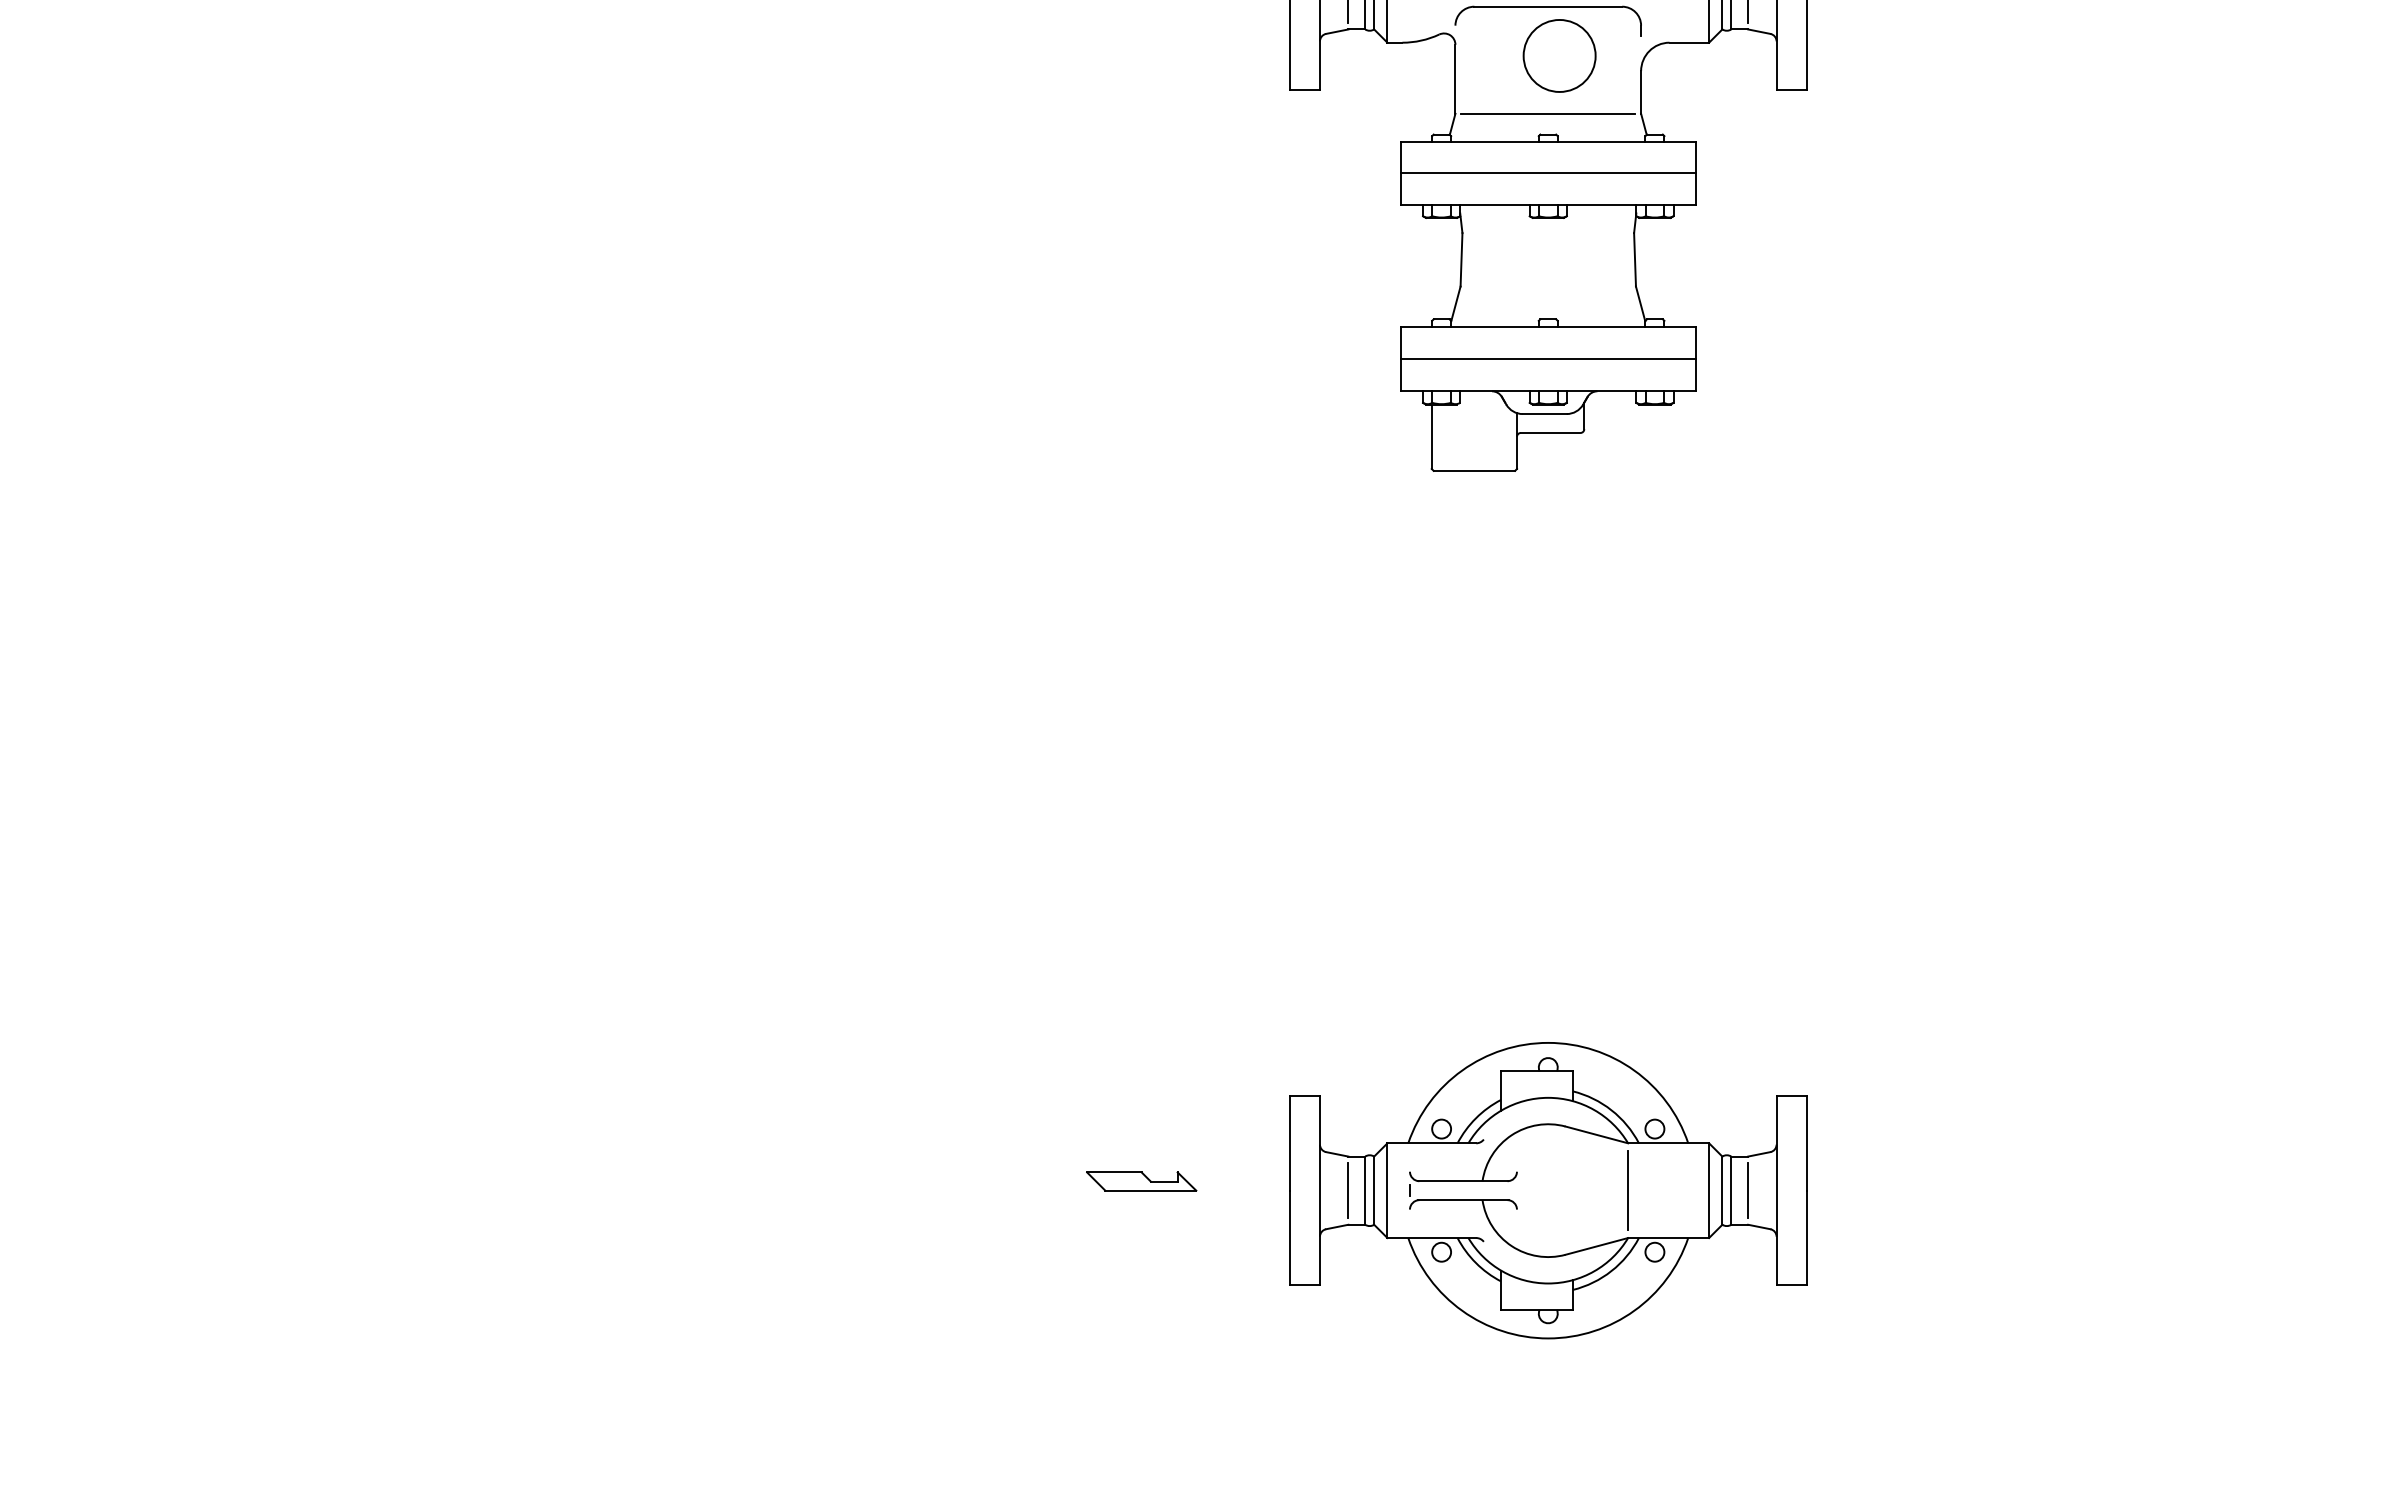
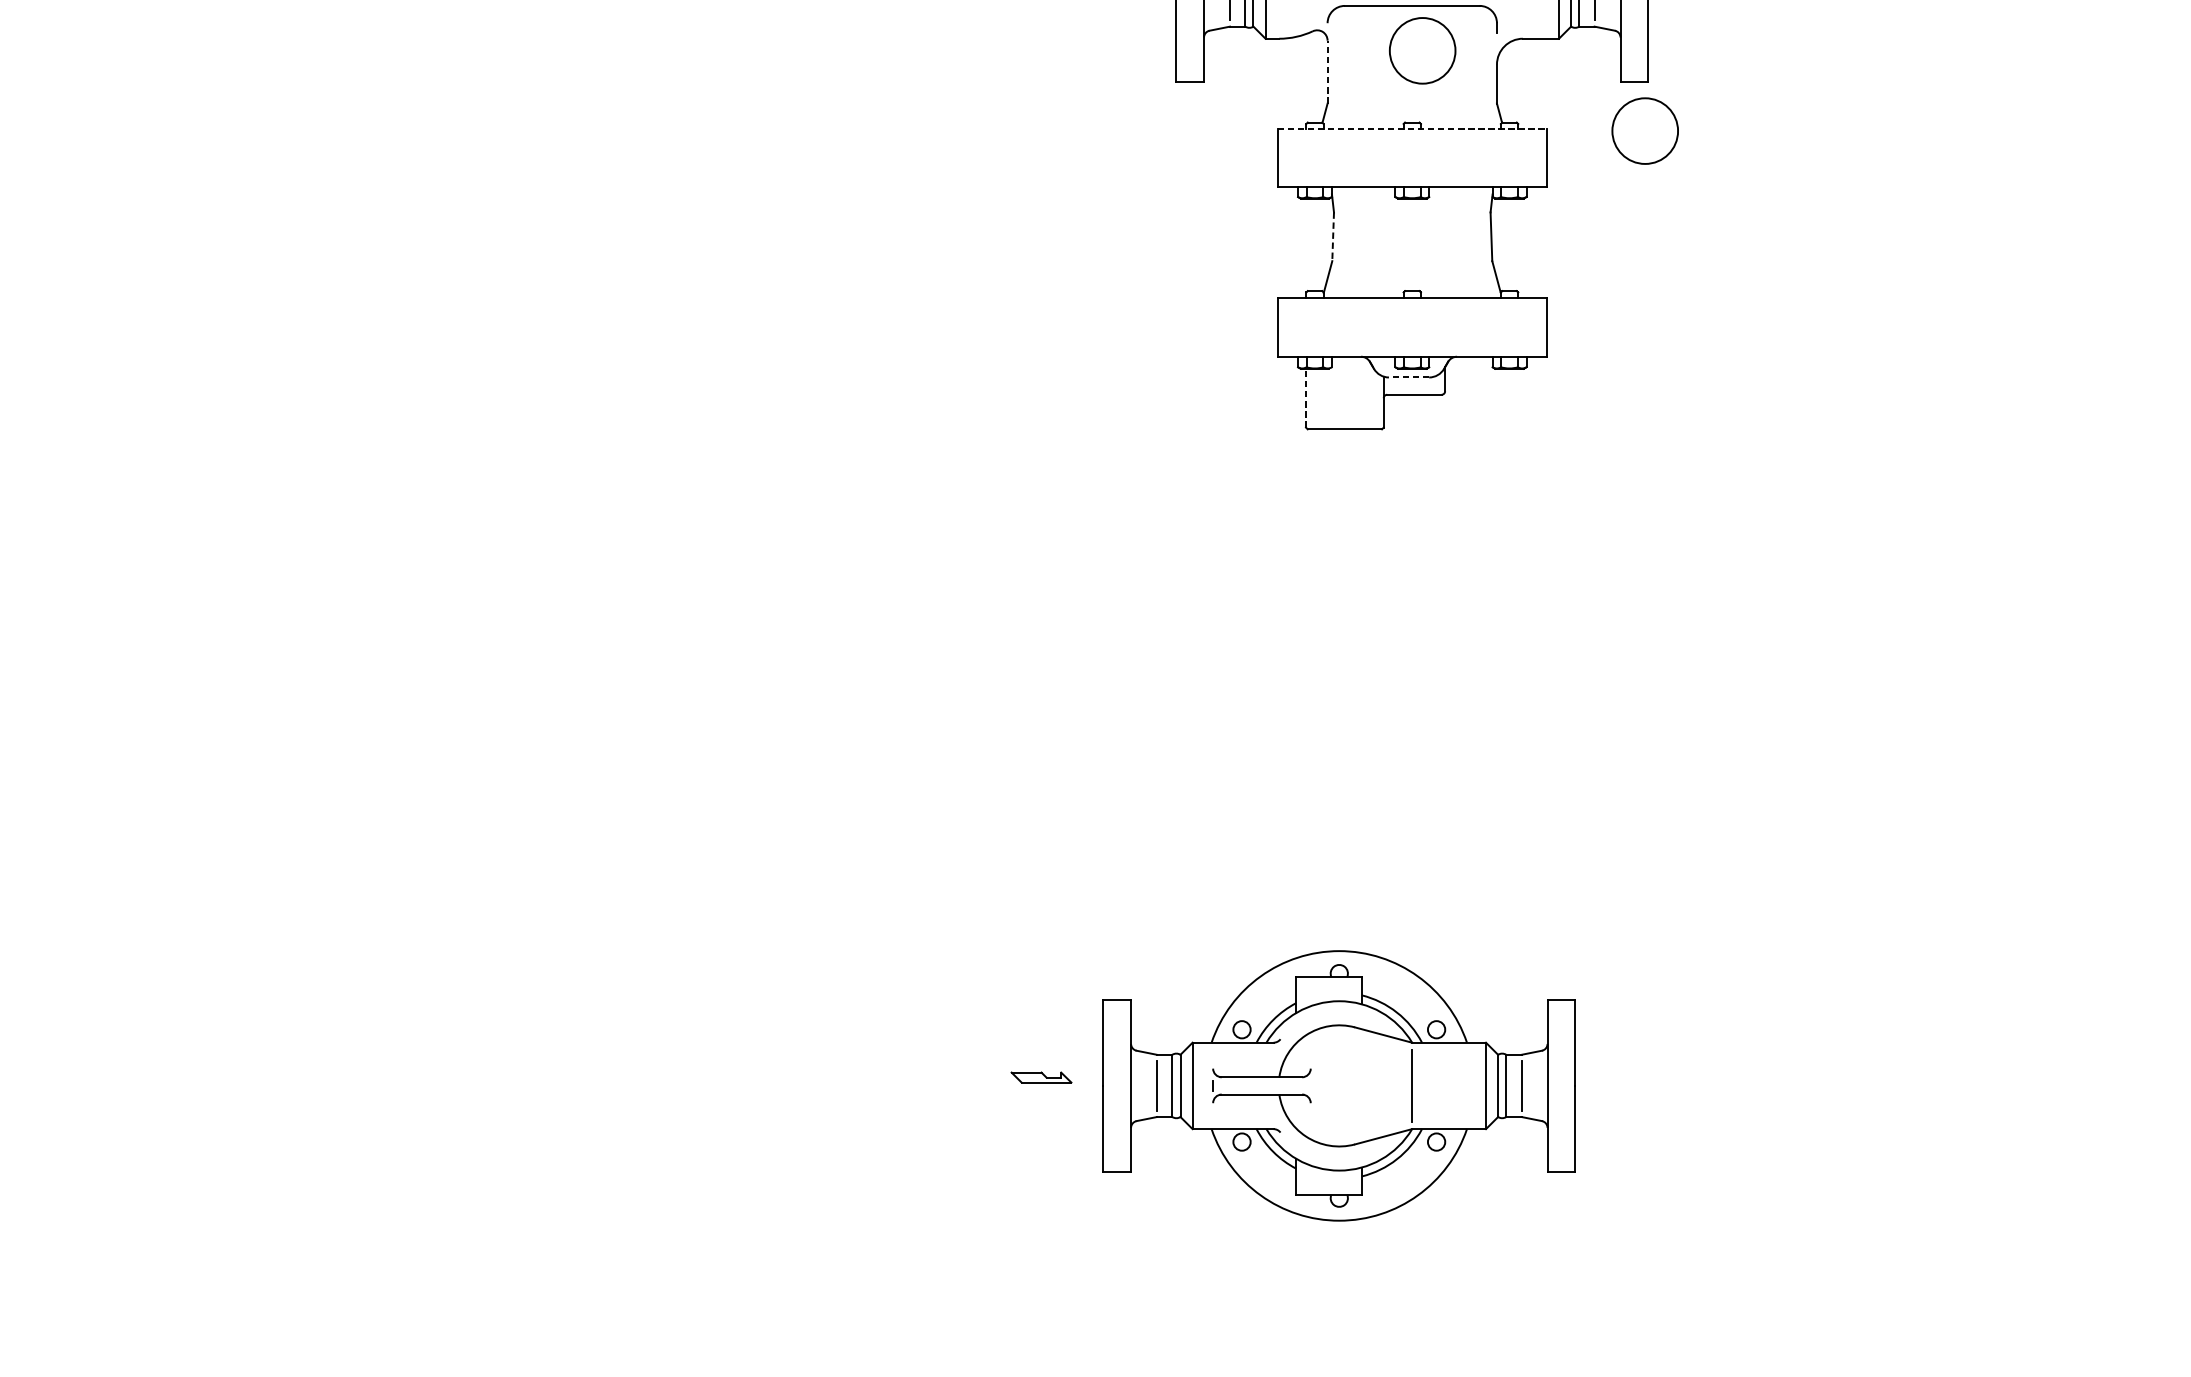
line: (1455, 78) -> (1327, 71), solid -> dashed
line: (1548, 113) -> (1412, 103), removed
line: (1548, 142) -> (1412, 129), solid -> dashed
circle: (1803, 143) -> (1645, 130), added
line: (1548, 173) -> (1412, 158), removed
line: (1461, 259) -> (1333, 236), solid -> dashed
line: (1548, 359) -> (1412, 327), removed
line: (1544, 414) -> (1408, 377), solid -> dashed
line: (1431, 437) -> (1305, 398), solid -> dashed
part: (1141, 1181) -> (1041, 1077), size x0.6
part: (1548, 1190) -> (1339, 1085), moved

